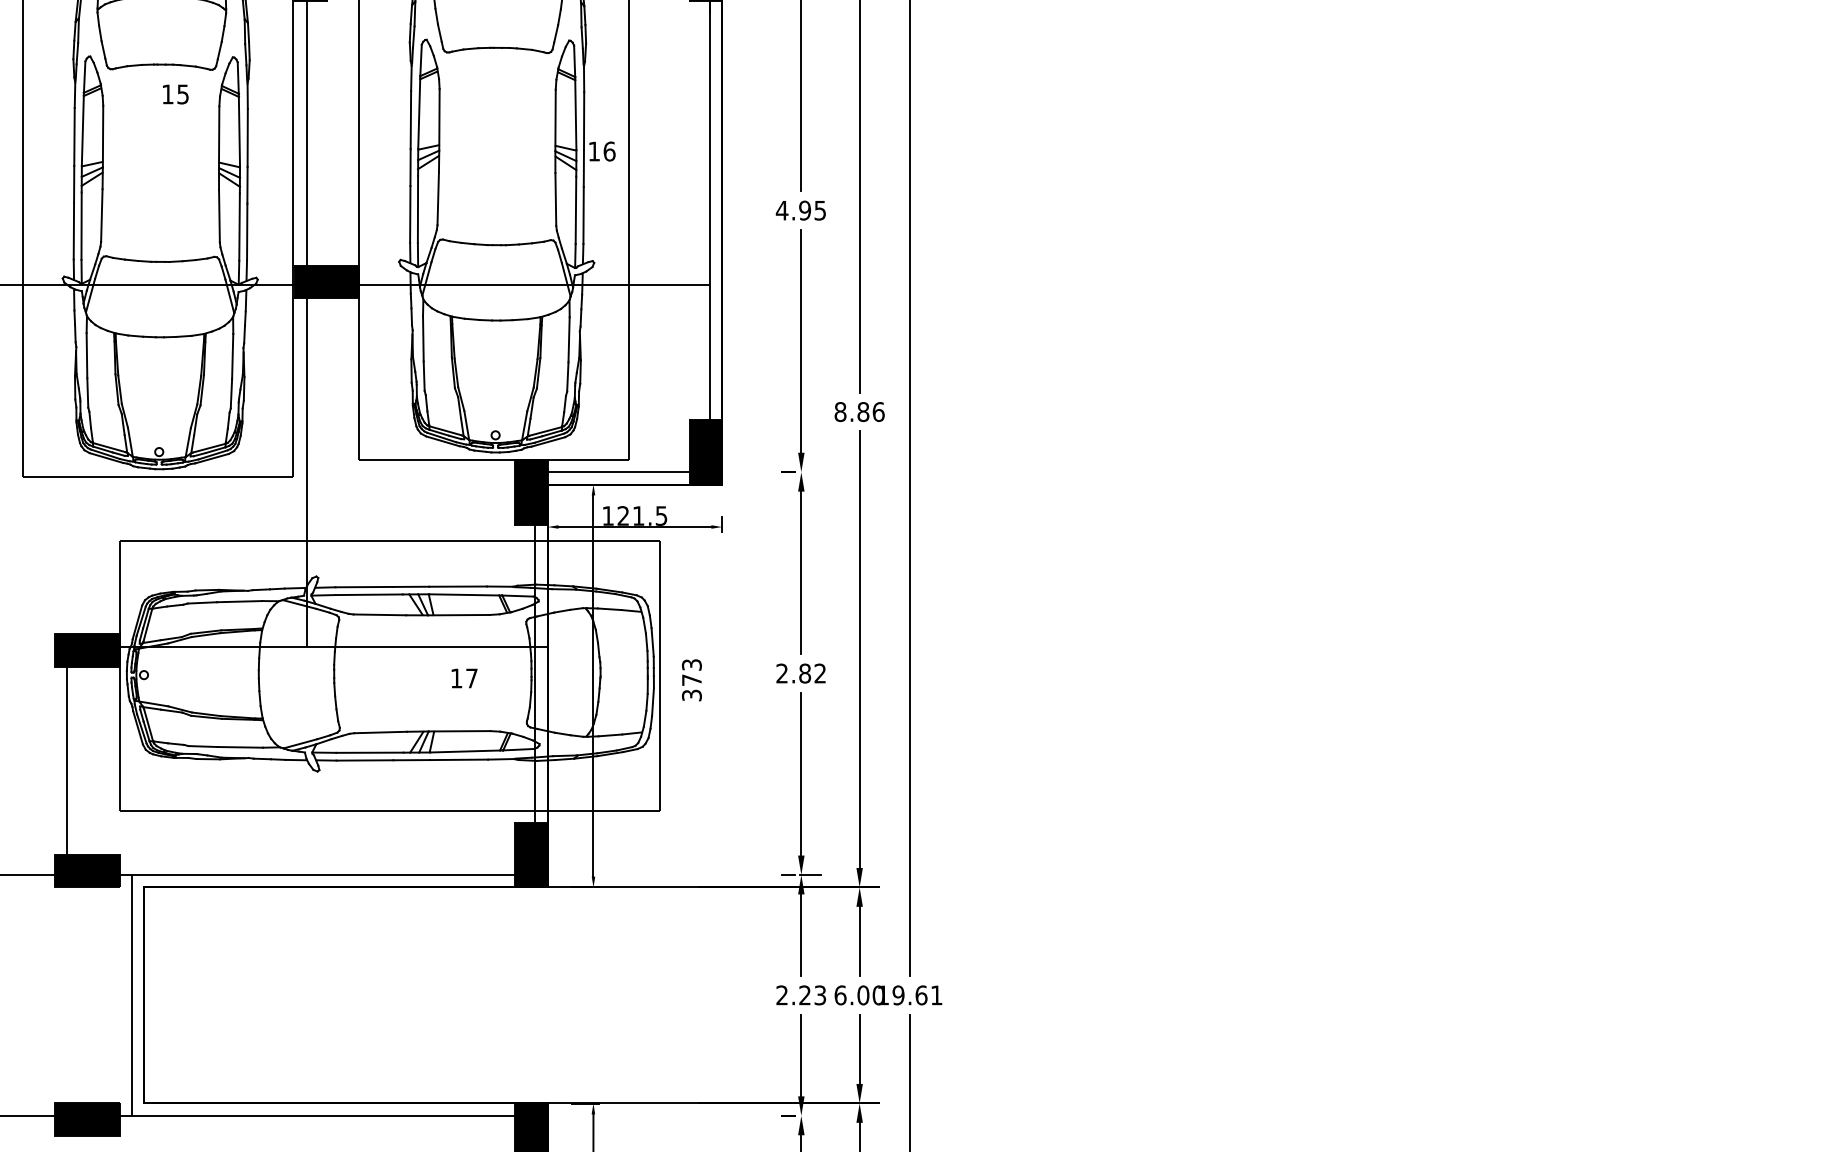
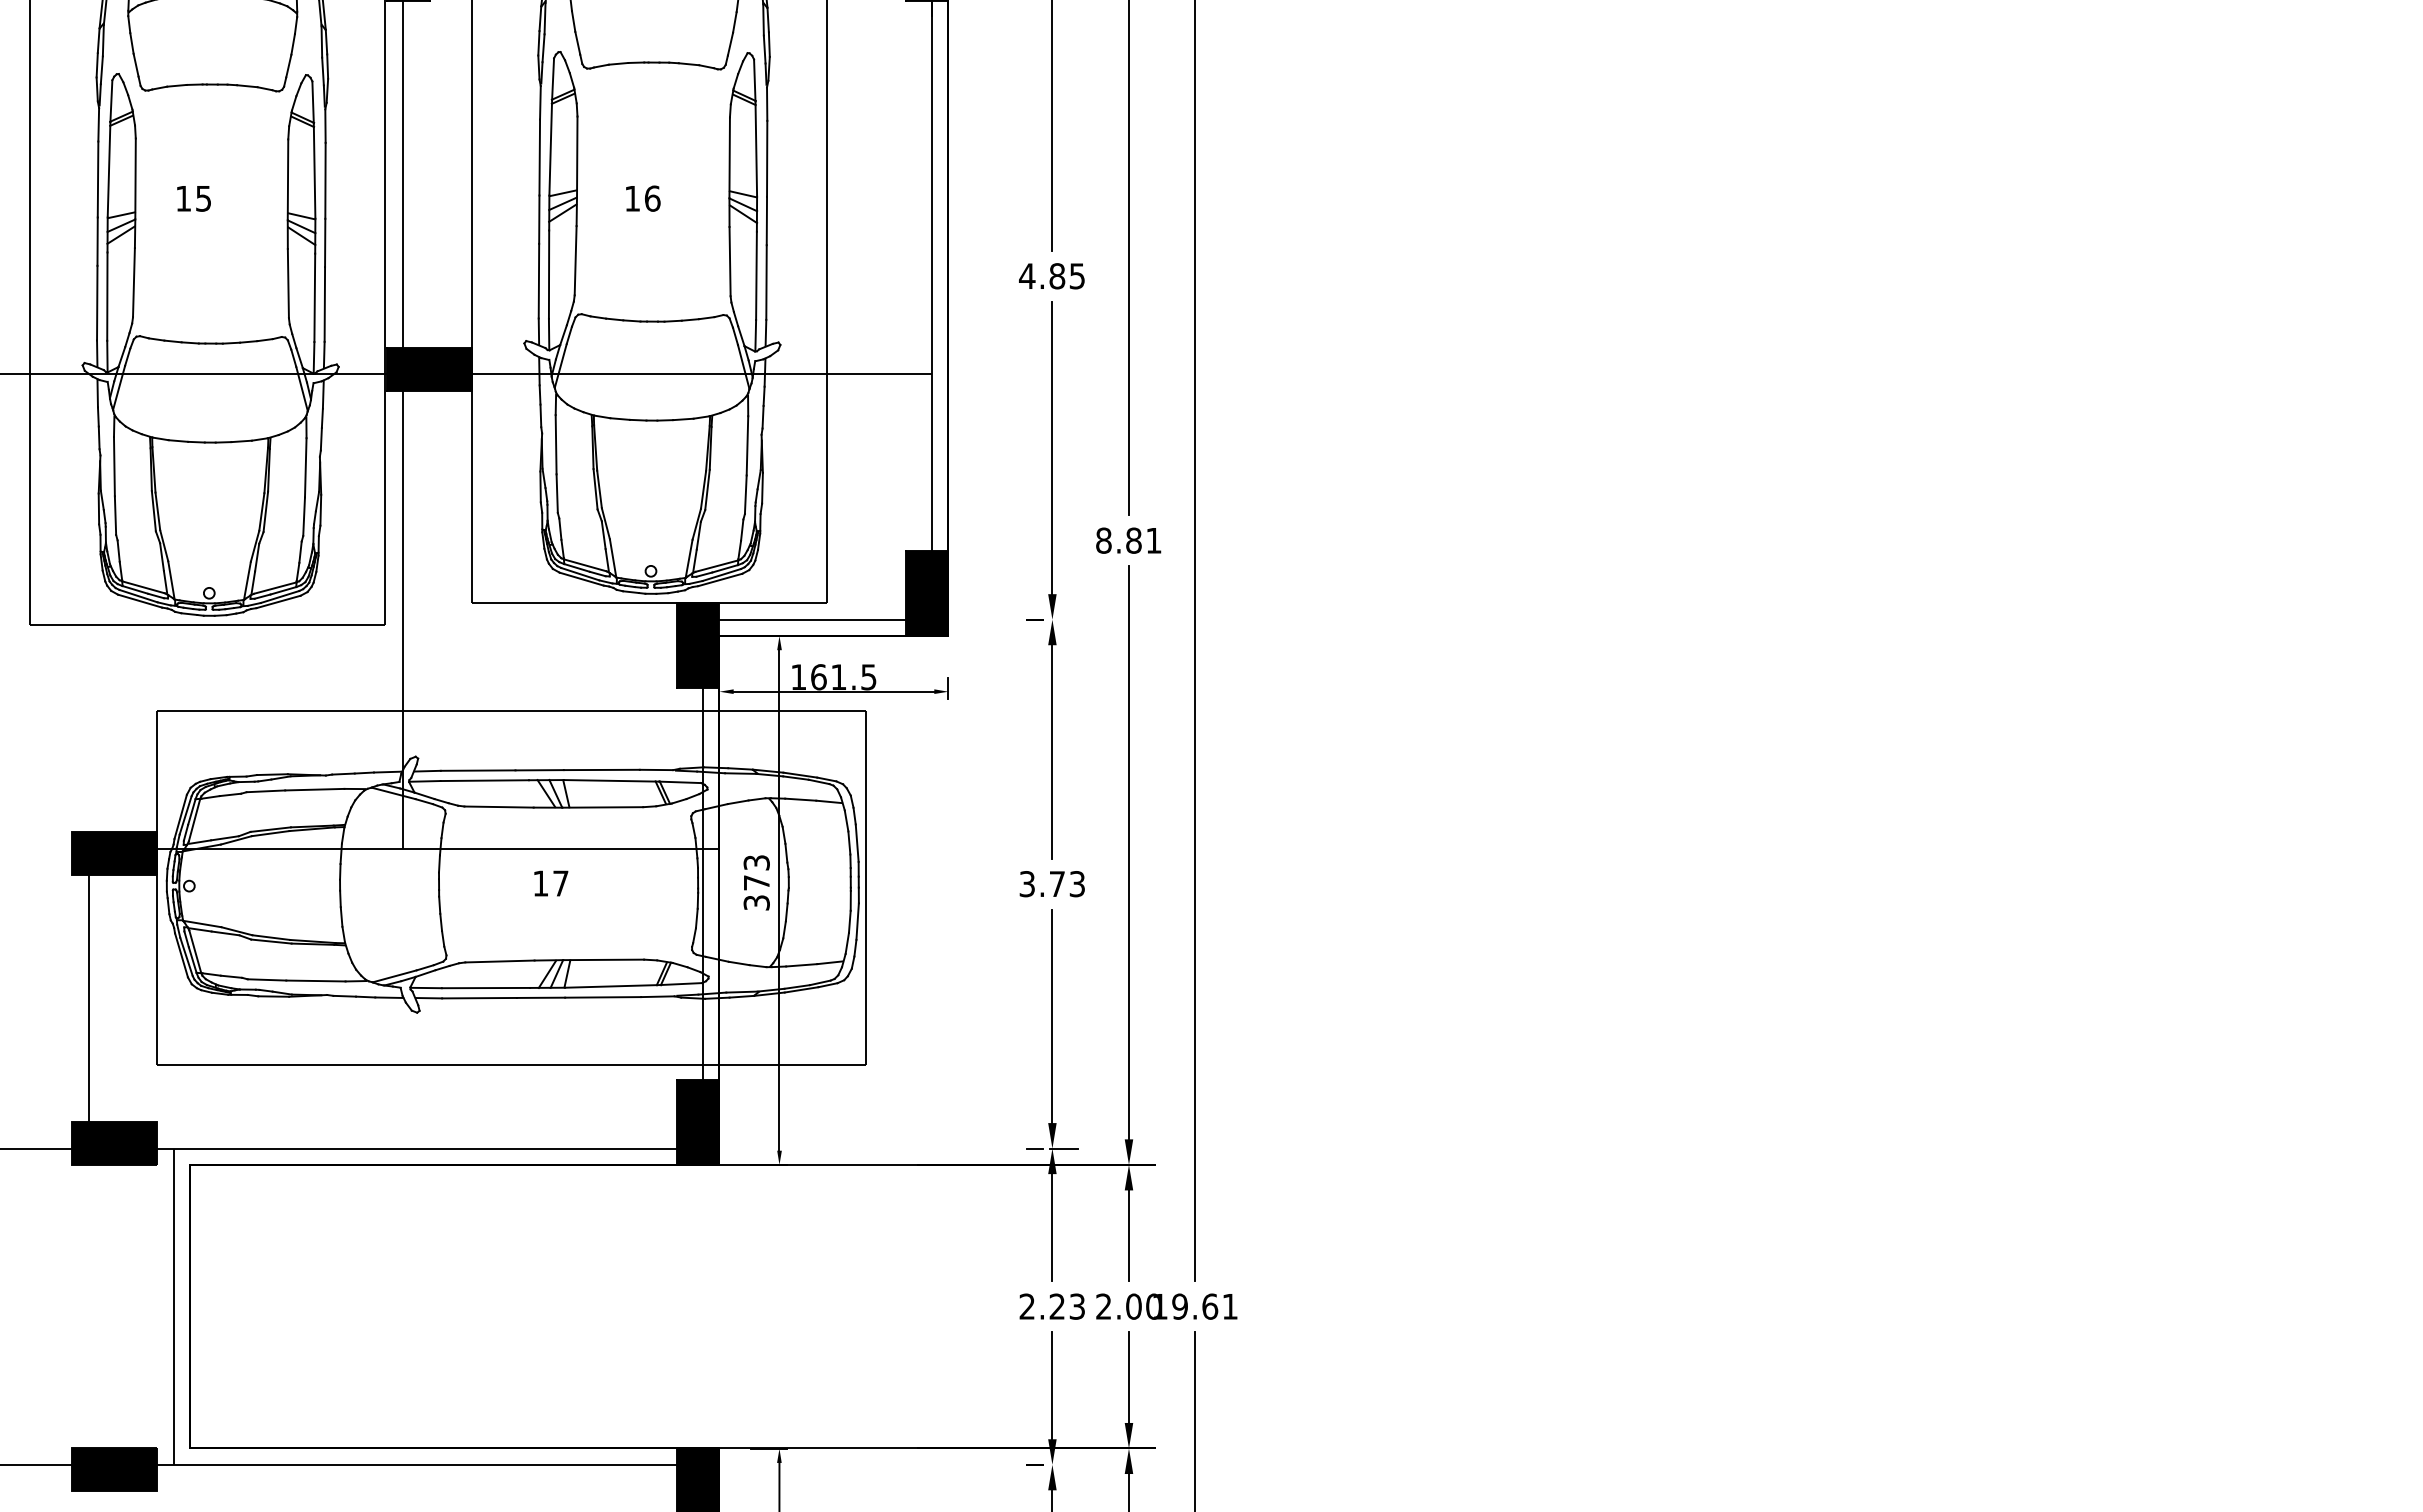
text: (175, 94) -> (193, 198), moved
text: (602, 151) -> (643, 198), moved
text: (805, 210) -> (1057, 276), 4.95 -> 4.85
text: (878, 411) -> (1153, 540), 8.86 -> 8.81
text: (623, 516) -> (818, 677), 121.5 -> 161.5
text: (800, 673) -> (1051, 884), 2.82 -> 3.73
text: (464, 678) -> (551, 883), moved
text: (691, 679) -> (756, 882), moved
text: (840, 995) -> (1103, 1306), 6.00 -> 2.00

